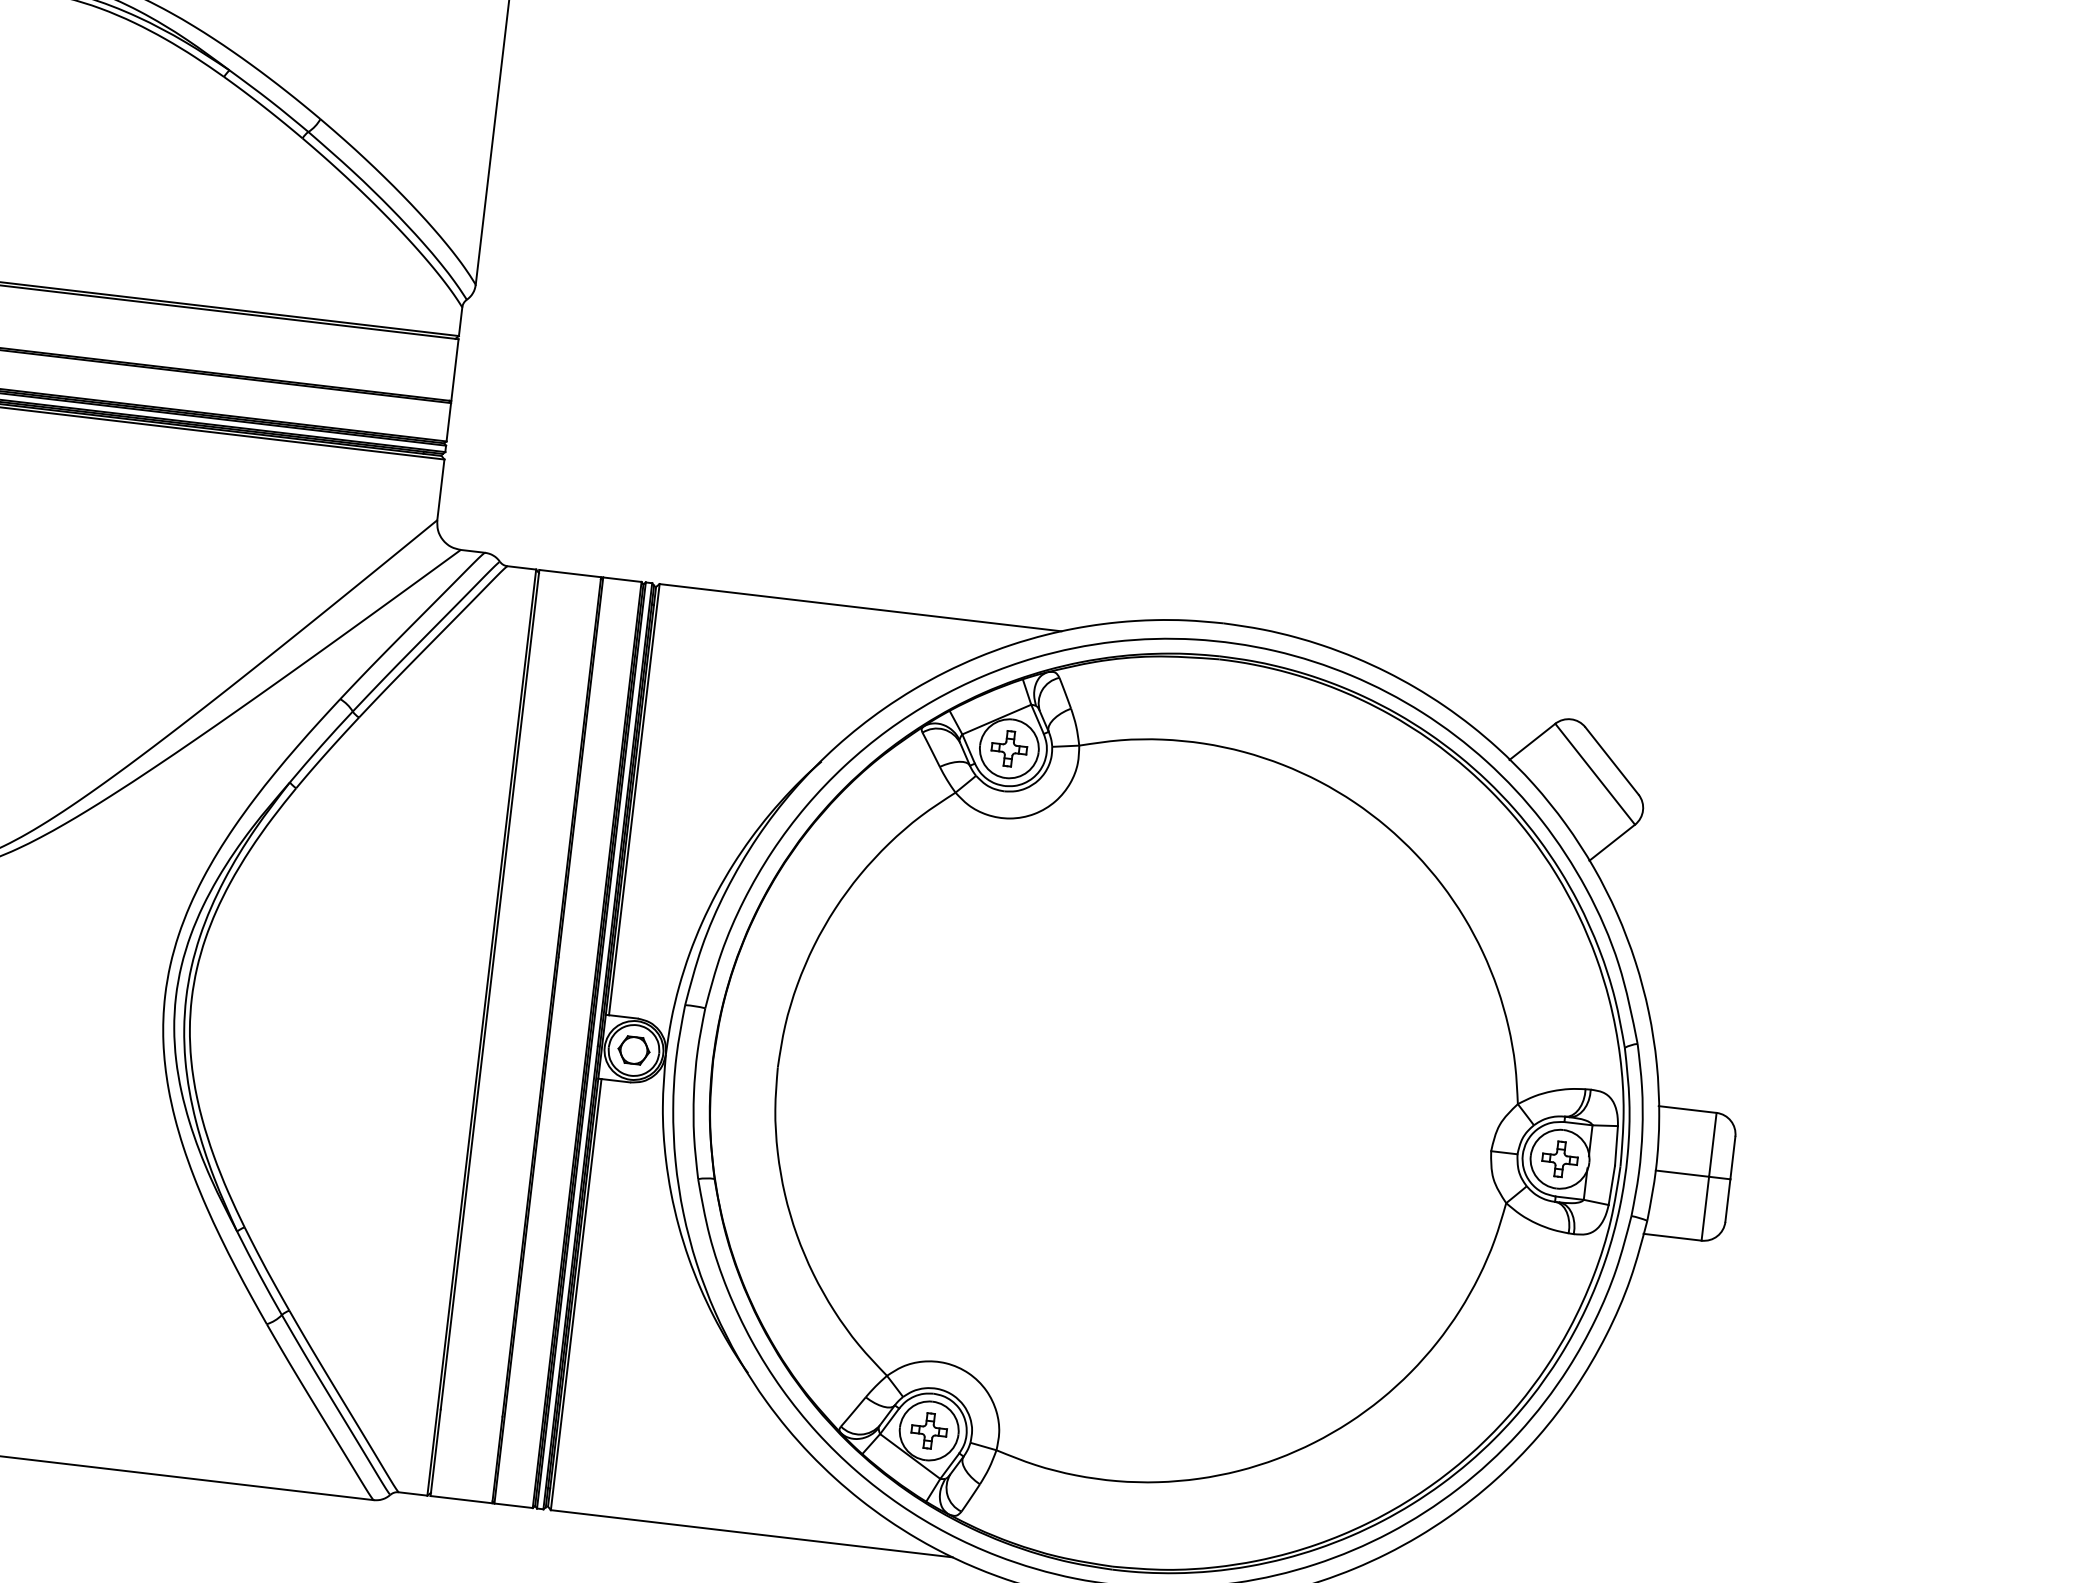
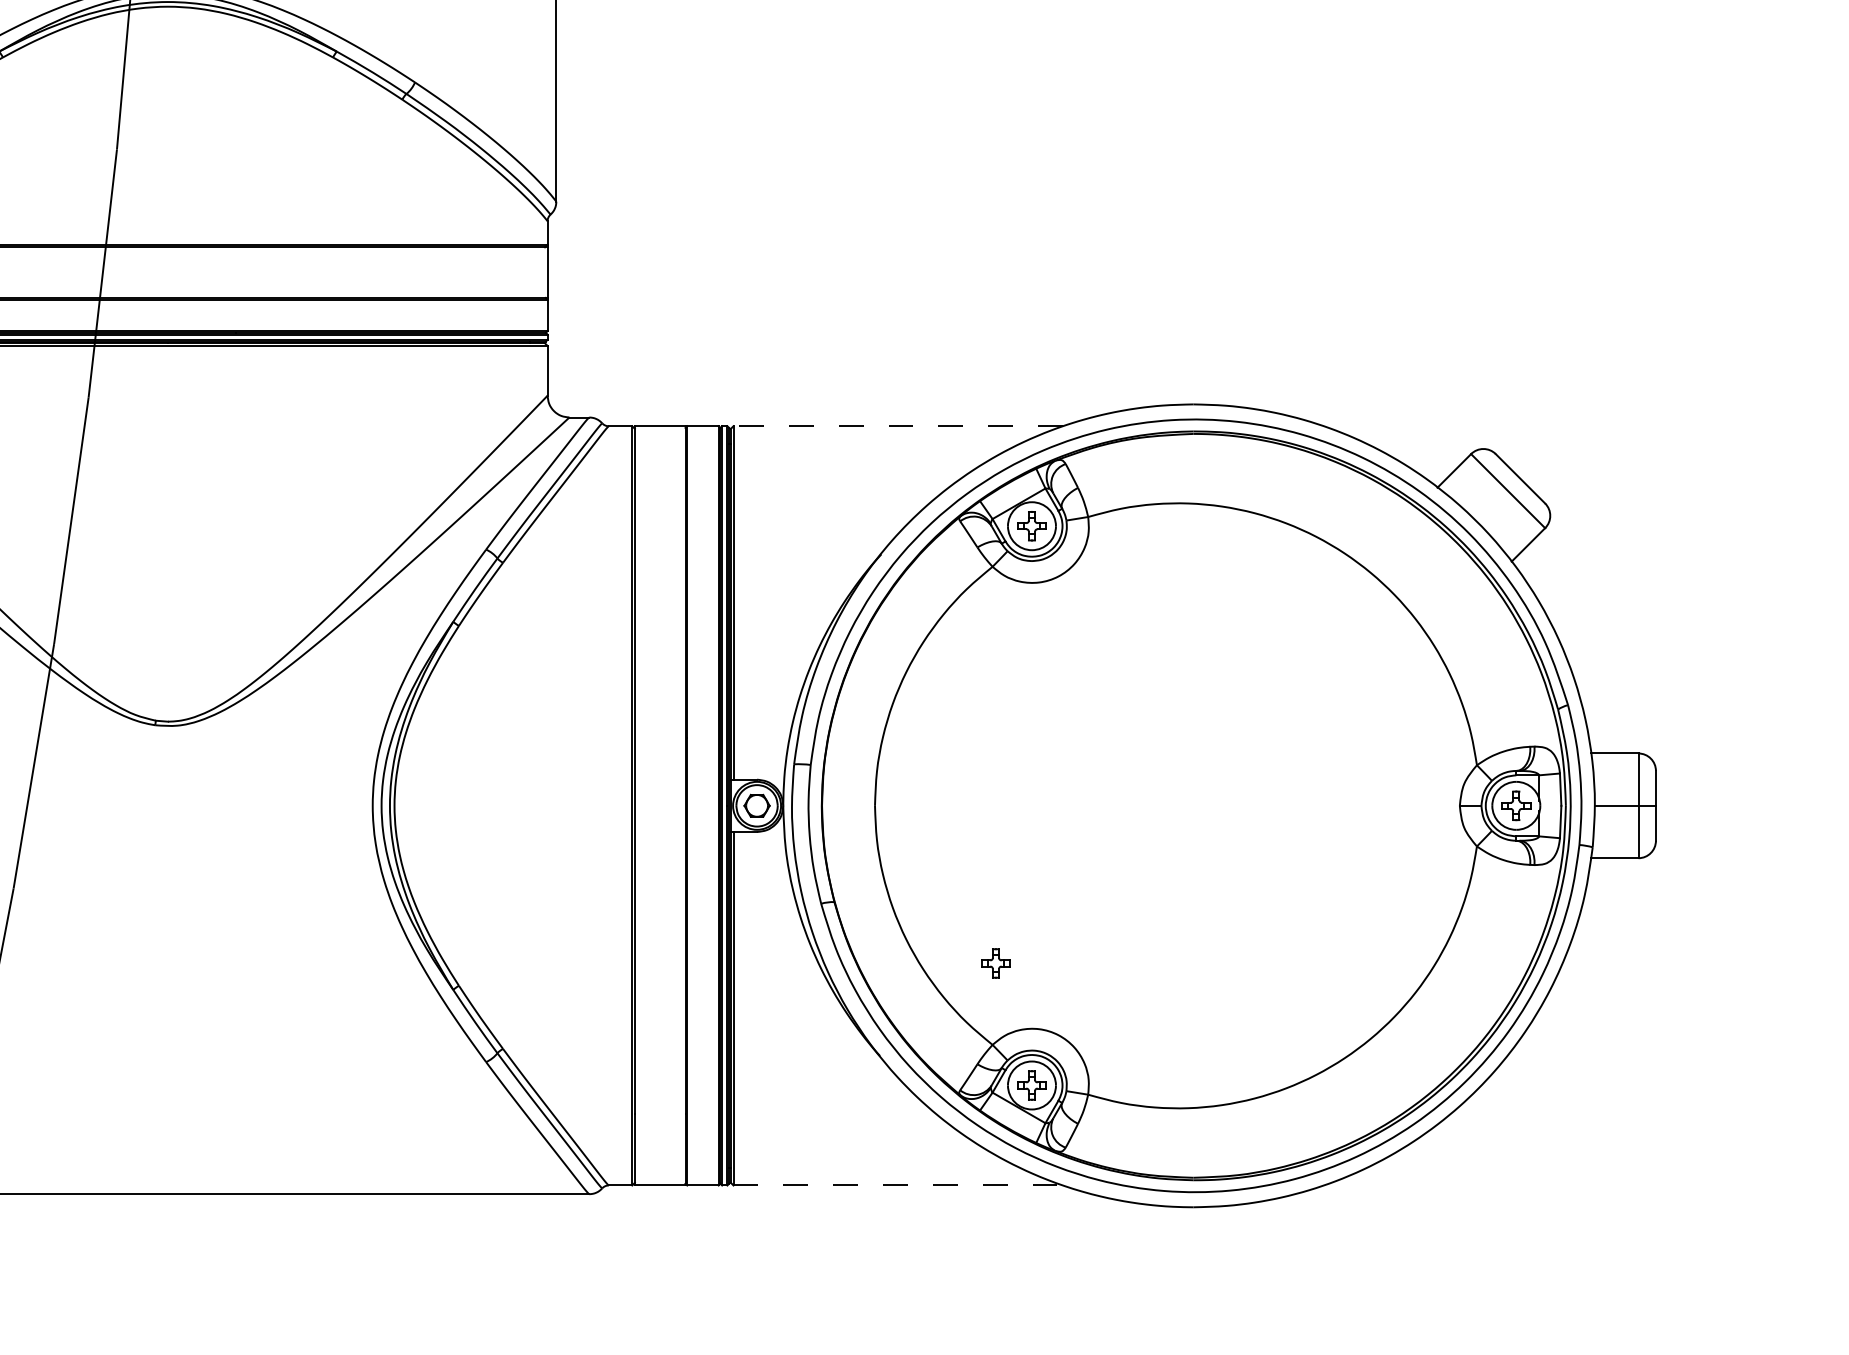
line: (860, 608) -> (898, 426), solid -> dashed
part: (902, 1276) -> (995, 963), added
line: (752, 1533) -> (898, 1185), solid -> dashed

